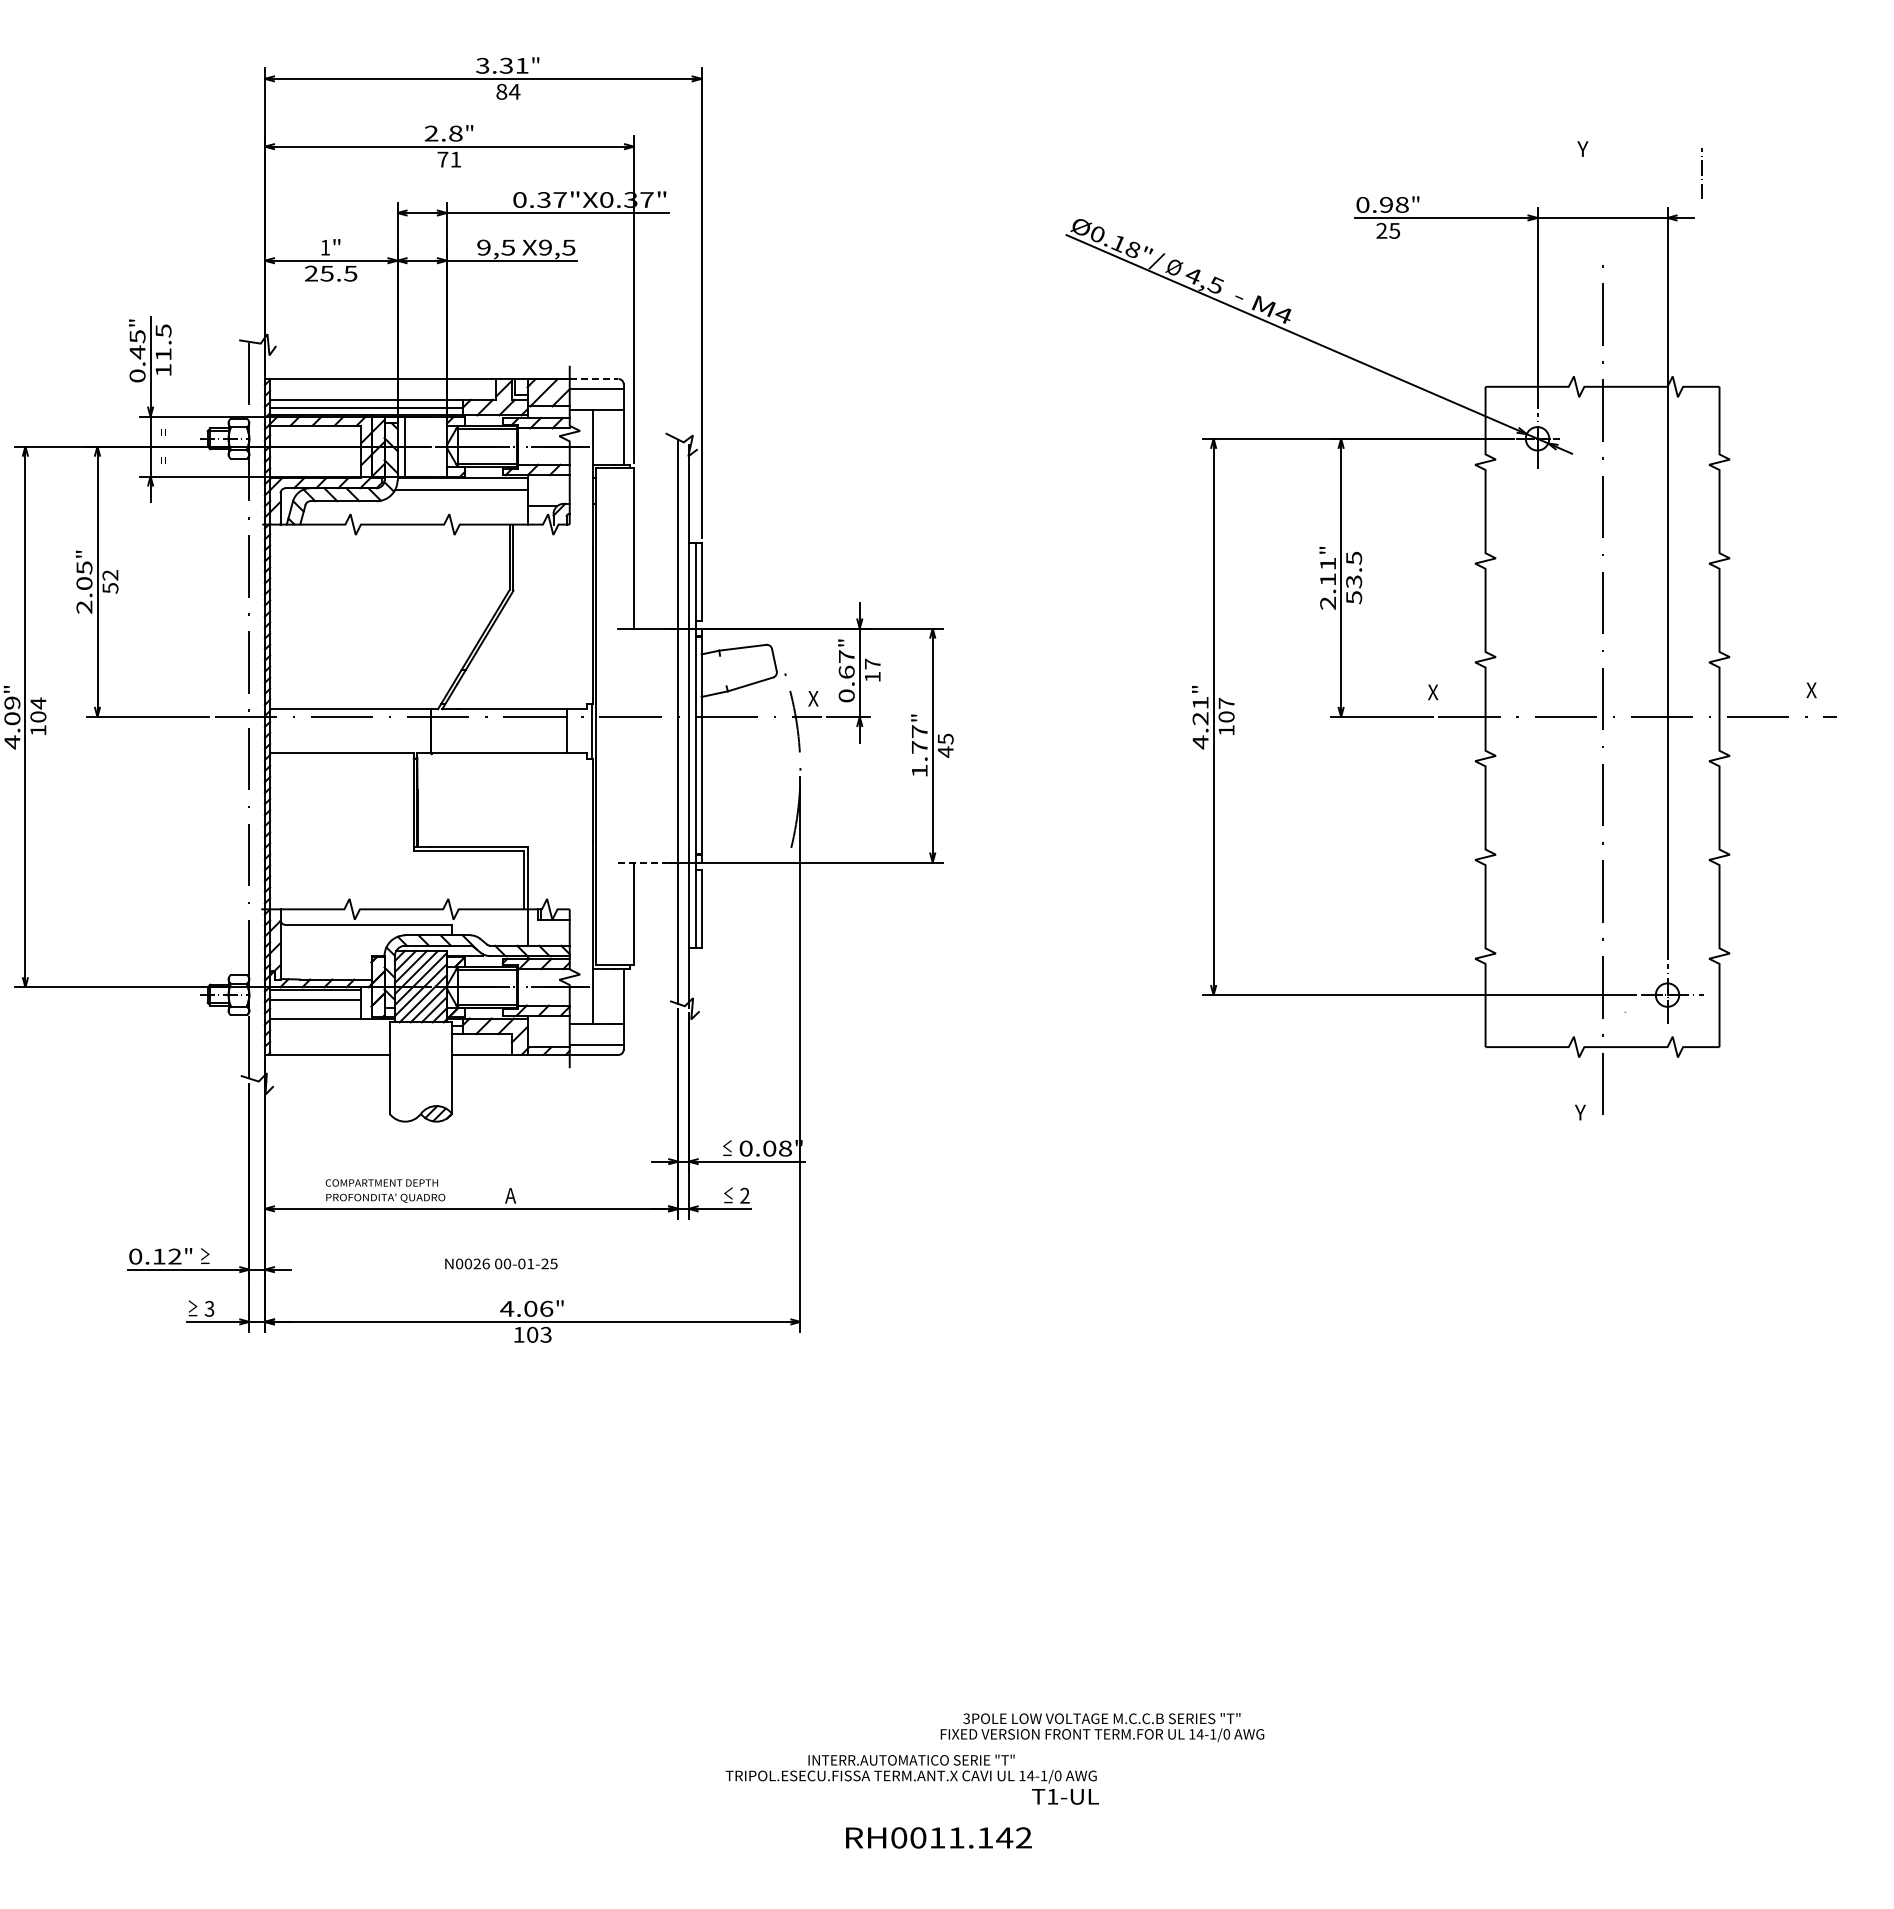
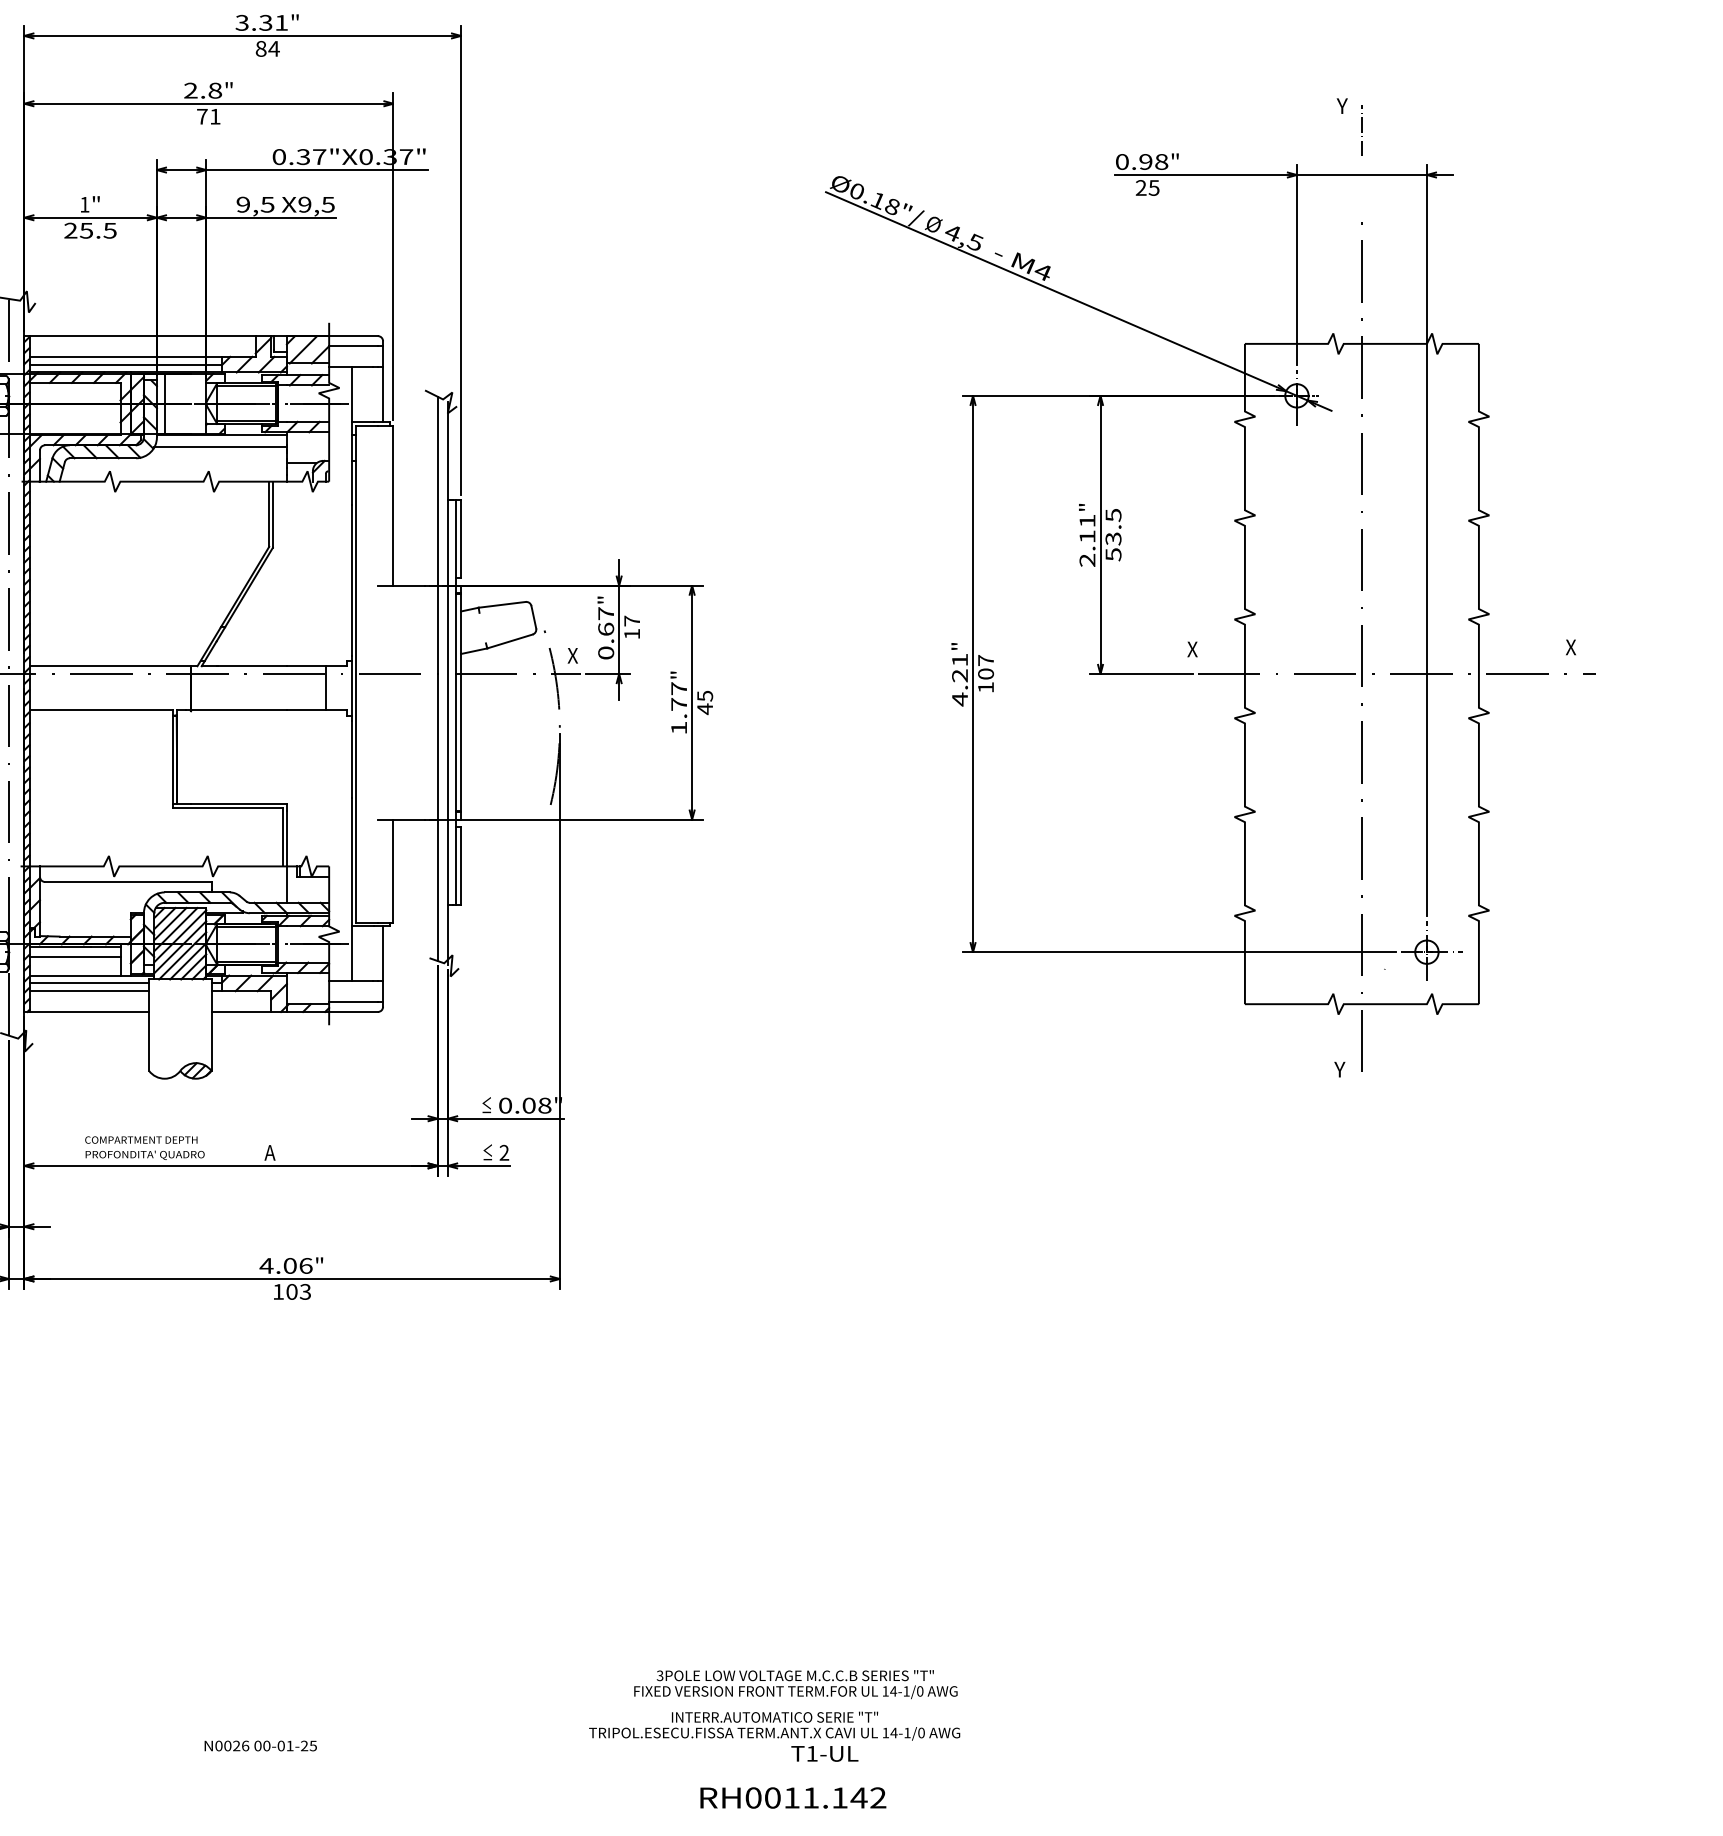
line: (1701, 173) -> (1361, 130), moved
line: (594, 379) -> (353, 336), dashed -> solid
line: (642, 862) -> (401, 819), dashed -> solid
line: (329, 1026) -> (88, 983), added
line: (329, 1034) -> (88, 991), added
text: (501, 1263) -> (260, 1745), moved
text: (1102, 1727) -> (795, 1684), moved
text: (910, 1768) -> (773, 1725), moved
text: (938, 1837) -> (792, 1797), moved

